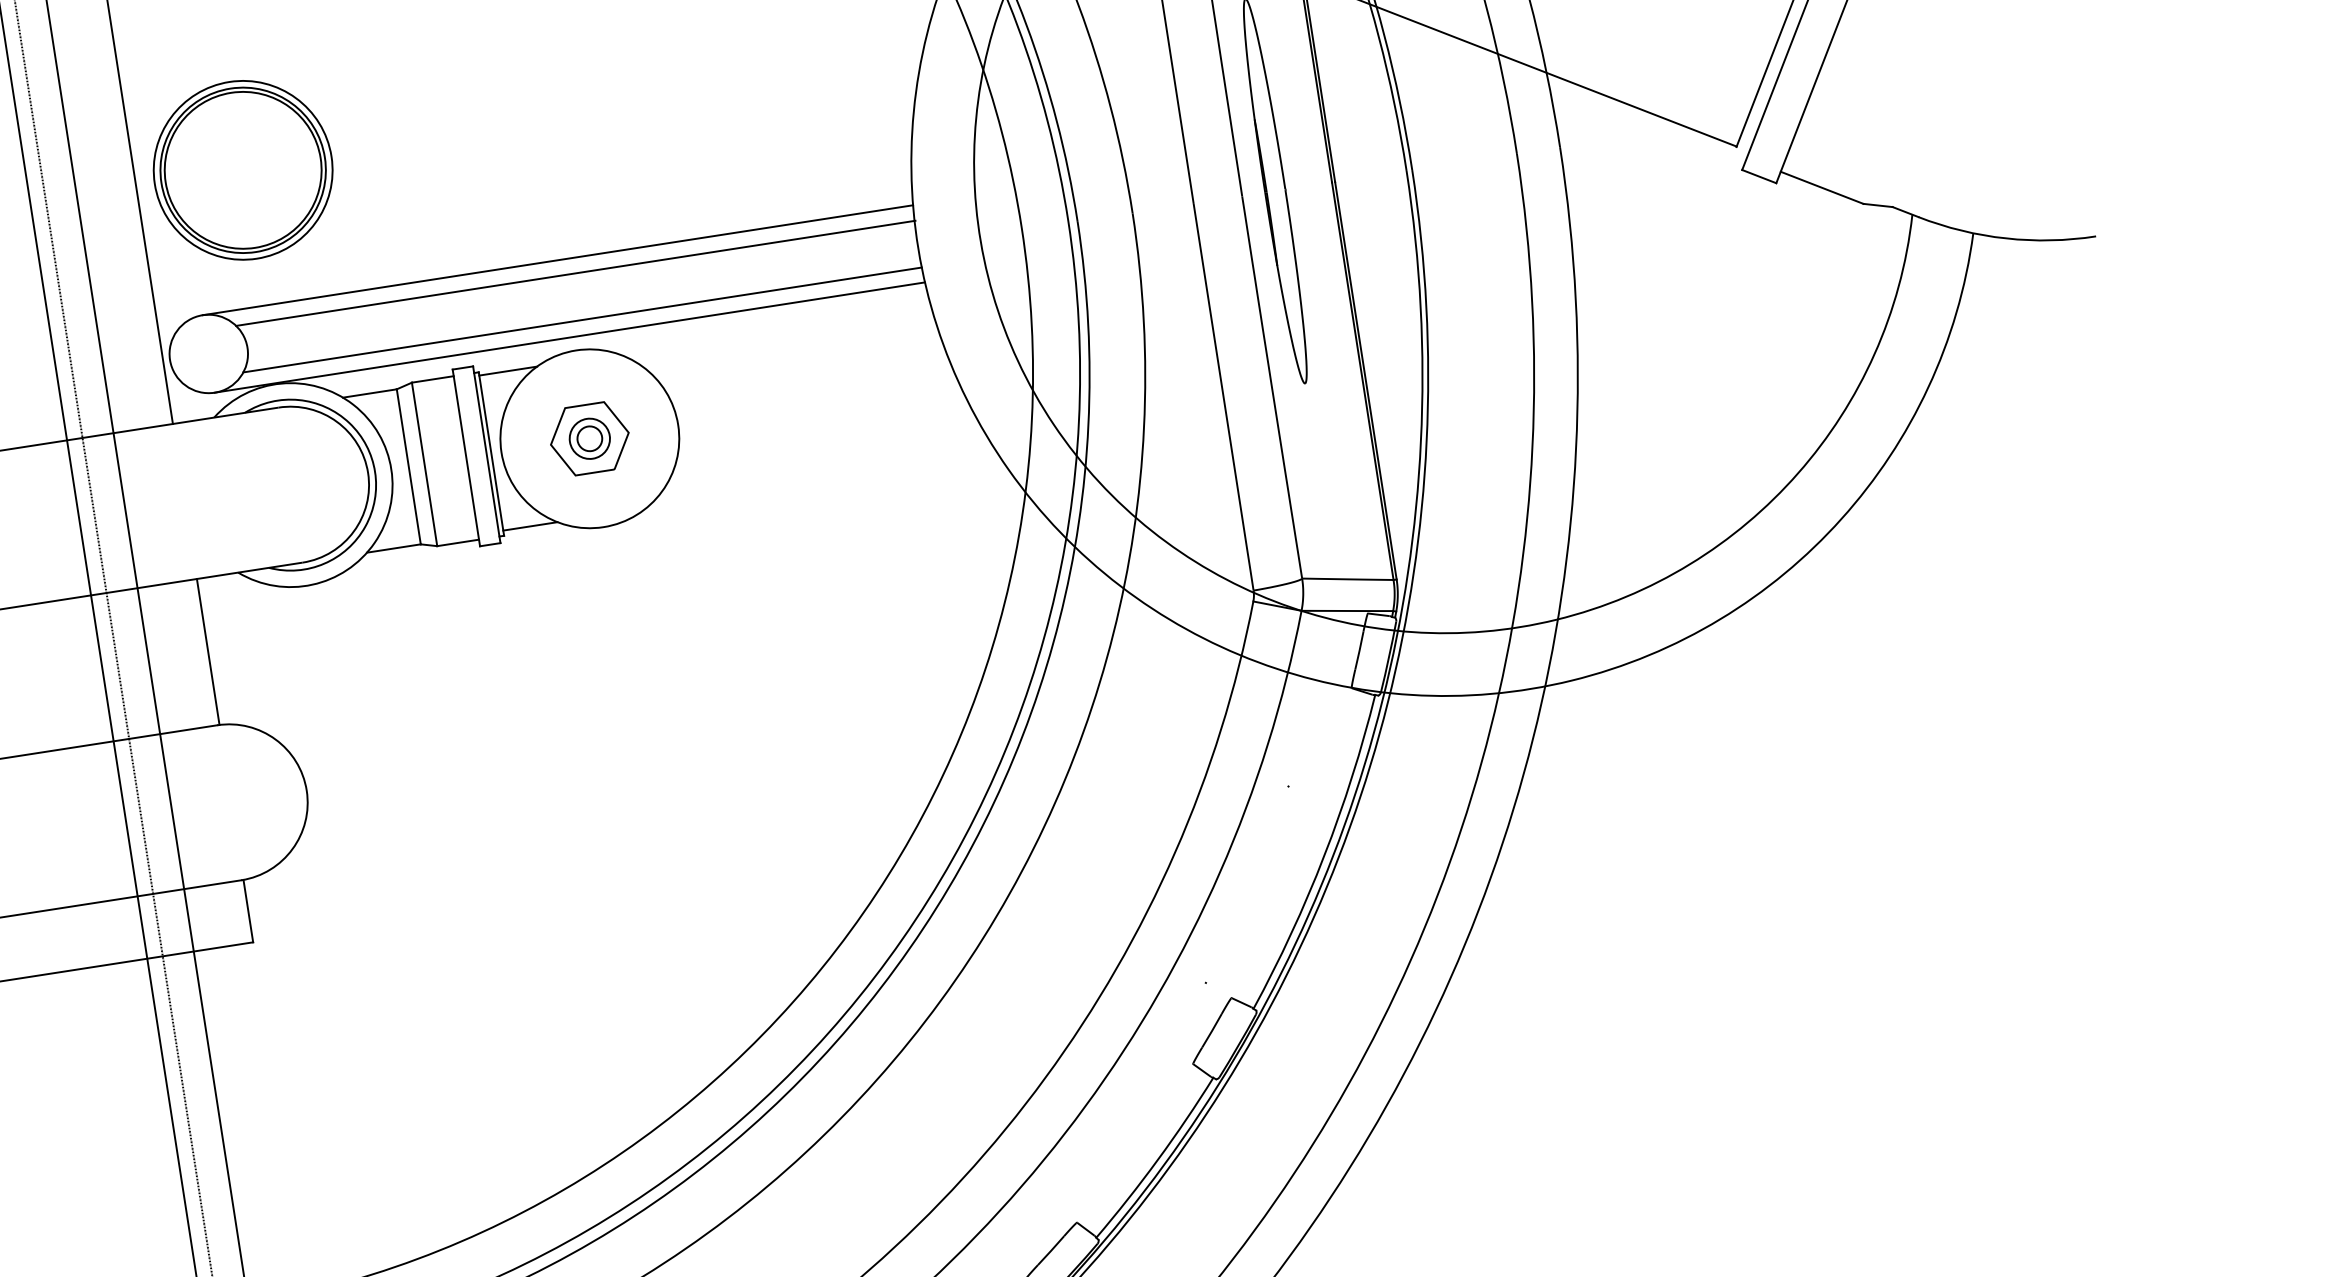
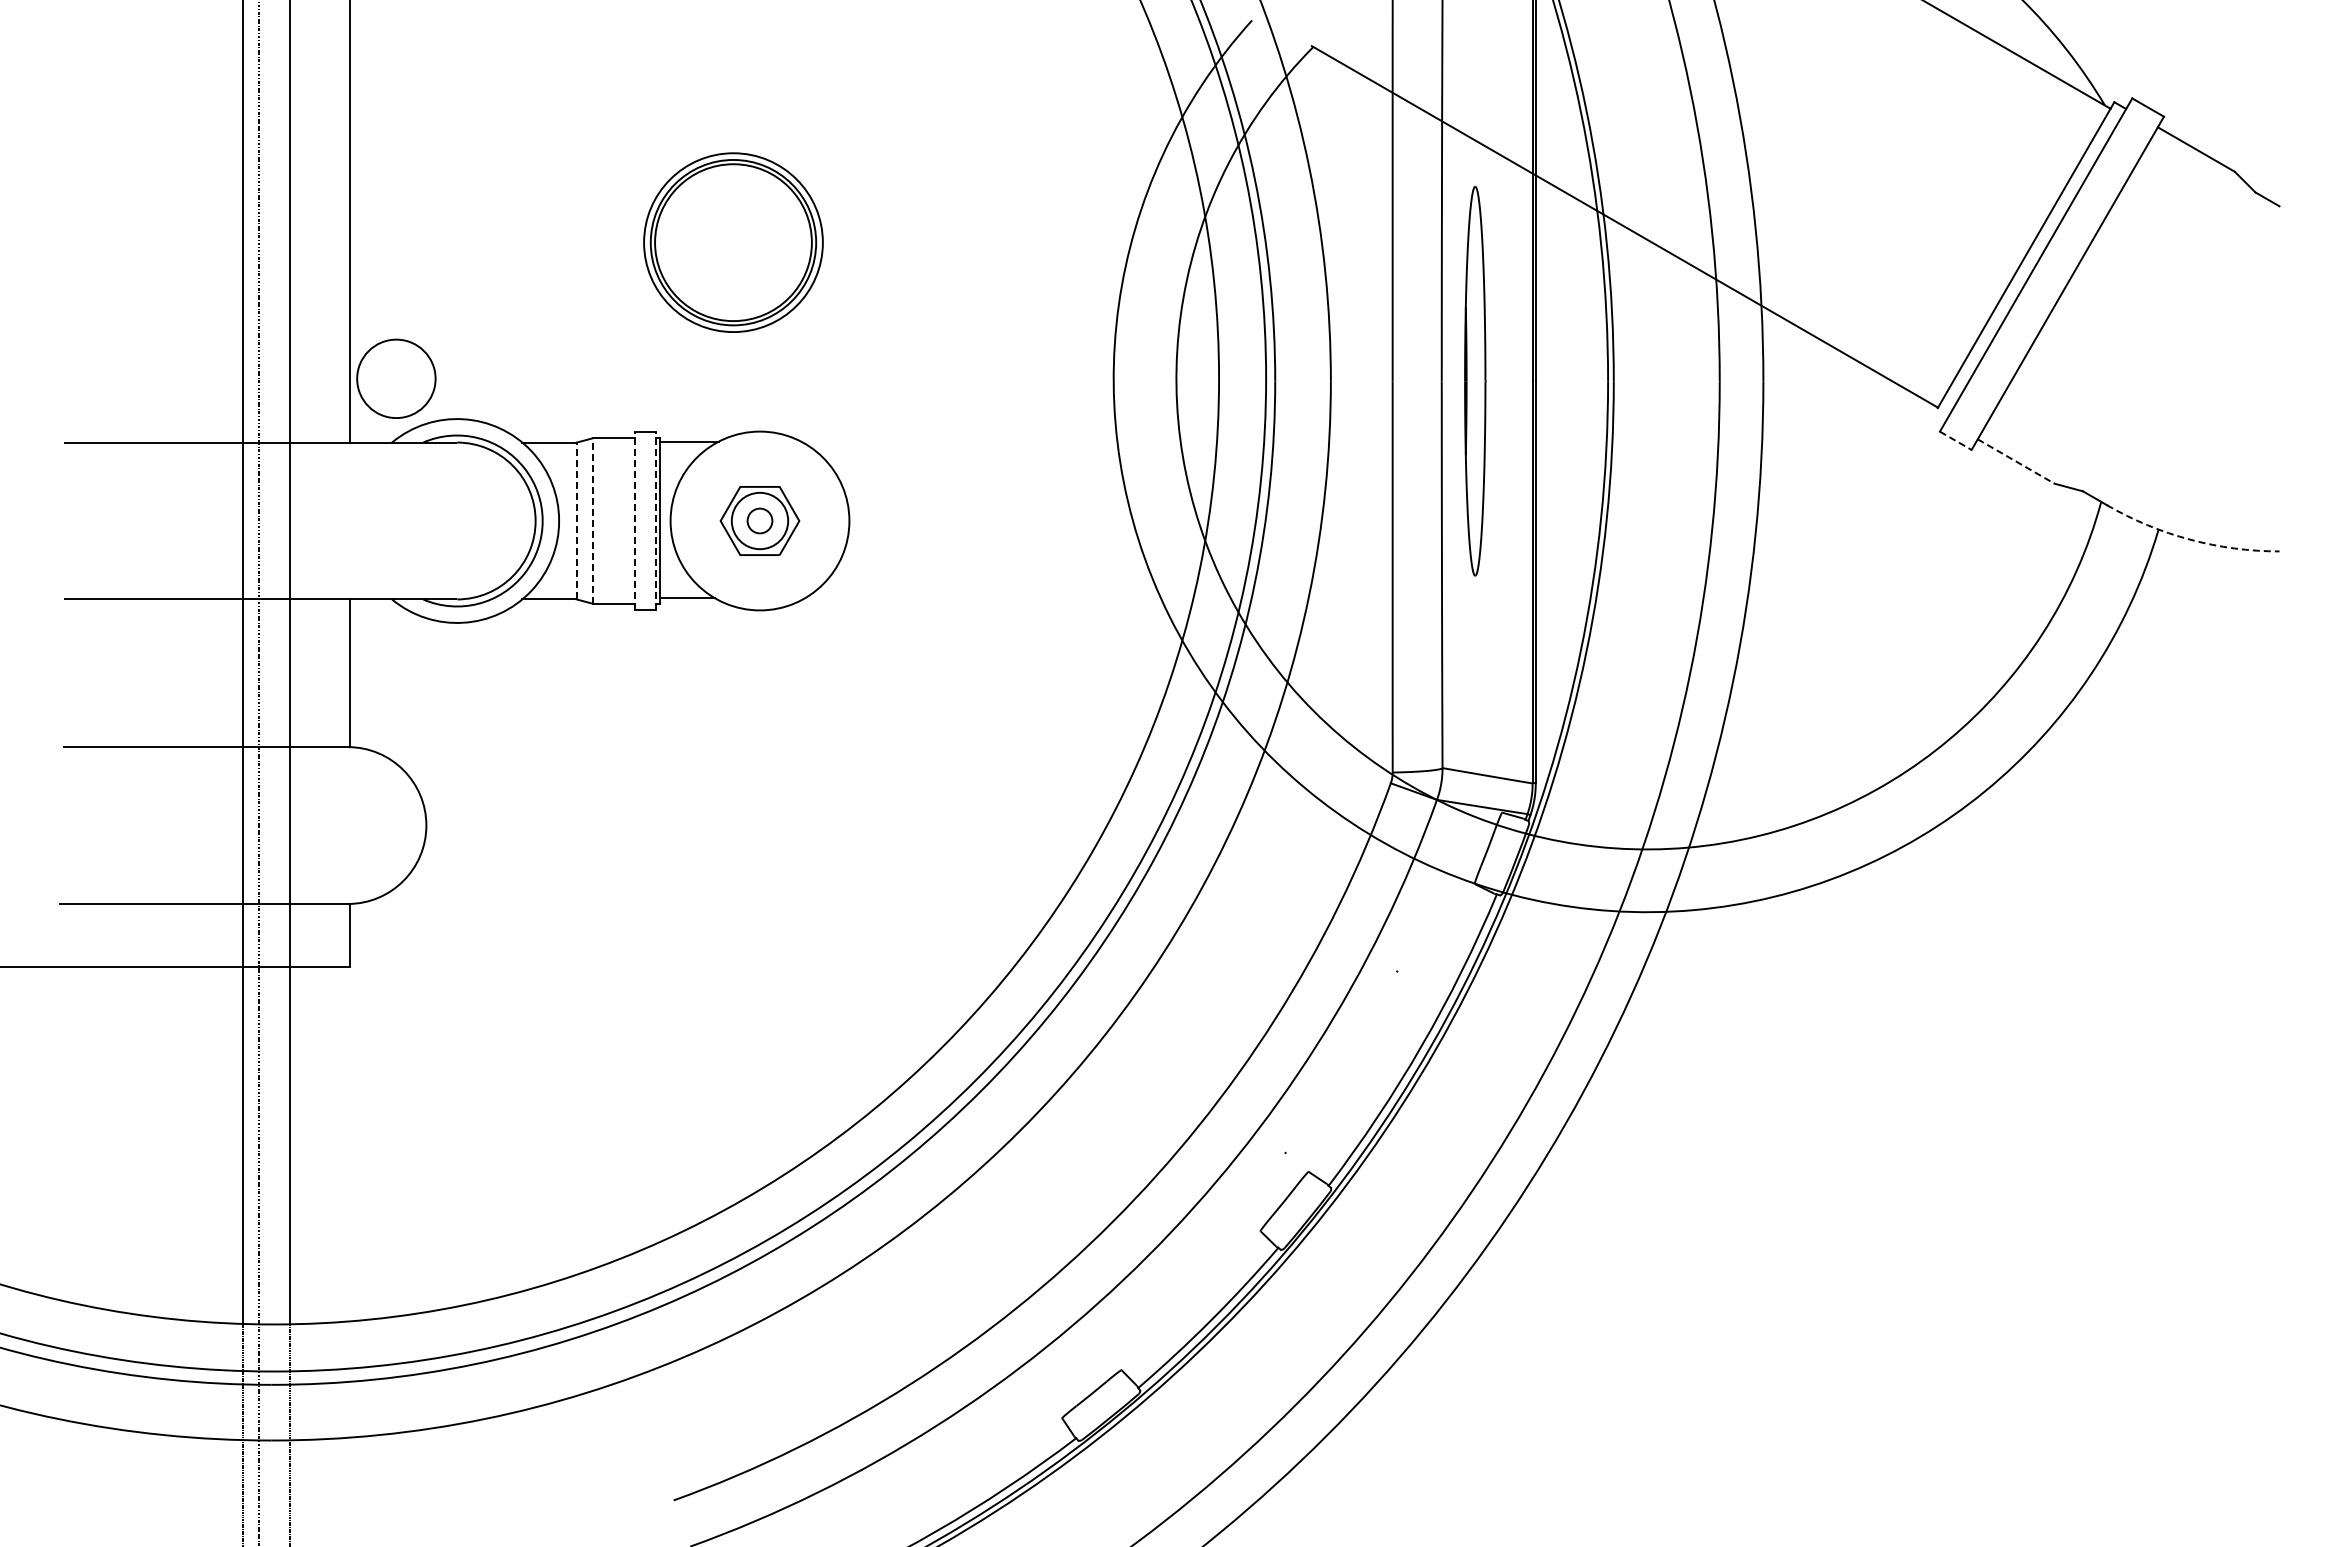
part: (243, 170) -> (733, 242), moved
line: (1760, 177) -> (1956, 441), solid -> dashed
line: (1822, 187) -> (2016, 461), solid -> dashed
arc: (2006, 238) -> (2190, 539), solid -> dashed
line: (557, 260) -> (755, 339), removed
line: (575, 273) -> (771, 355), removed
line: (582, 320) -> (770, 402), removed
line: (569, 337) -> (755, 417), removed
circle: (589, 438) -> (759, 520), size x1.4
line: (486, 454) -> (655, 520), solid -> dashed
line: (466, 457) -> (635, 520), solid -> dashed
line: (424, 464) -> (592, 521), solid -> dashed
line: (408, 466) -> (576, 520), solid -> dashed

